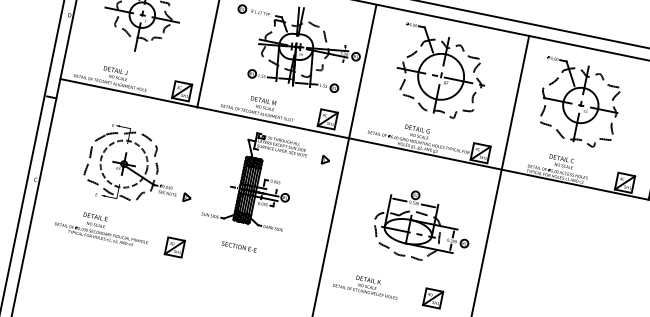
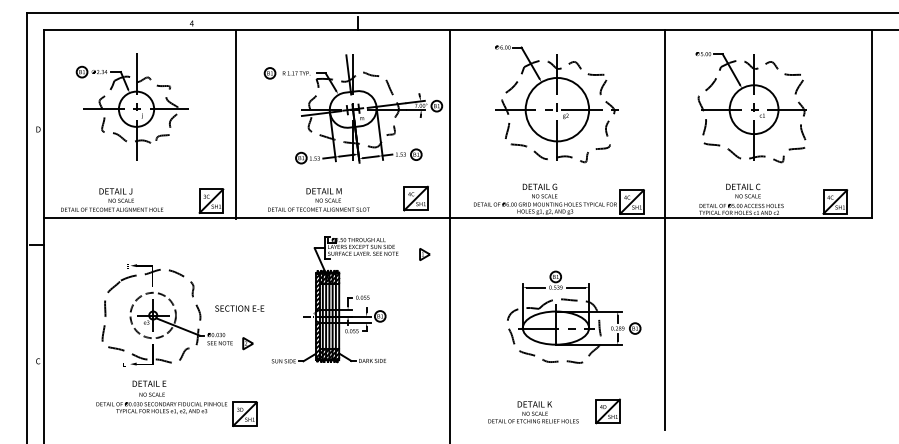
circle: (123, 163) -> (152, 315), size x0.7
text: (102, 227) -> (161, 396), moved
text: (239, 246) -> (239, 308), moved
text: (366, 285) -> (533, 412), moved

